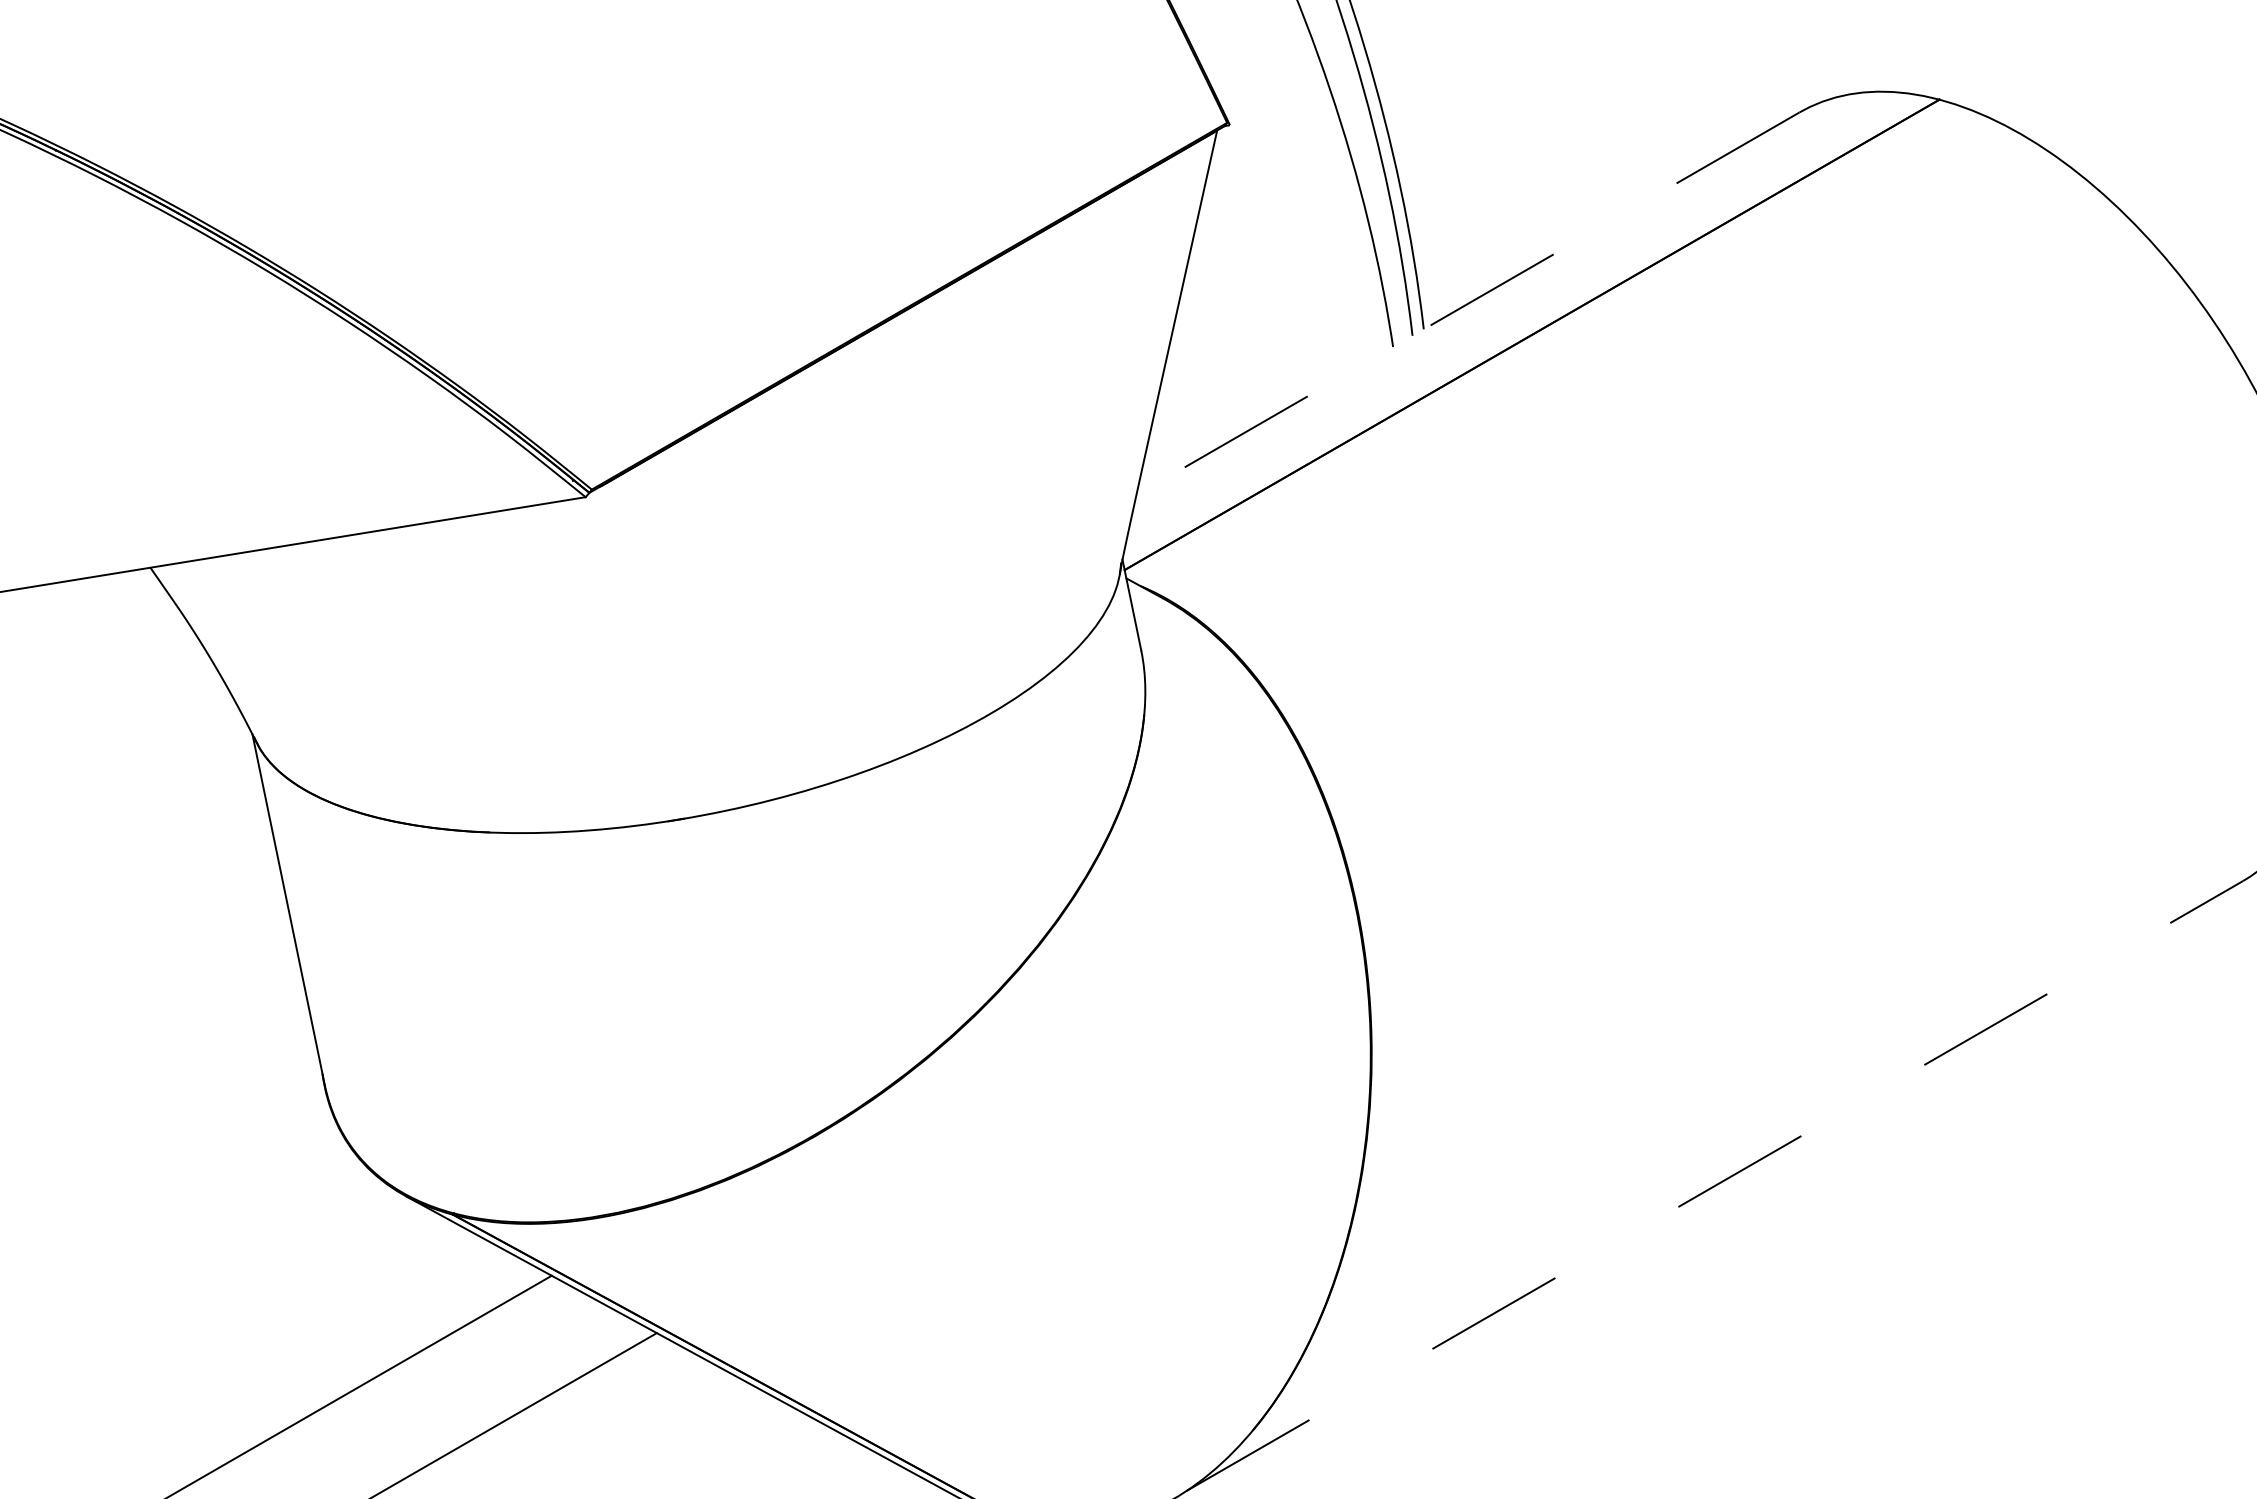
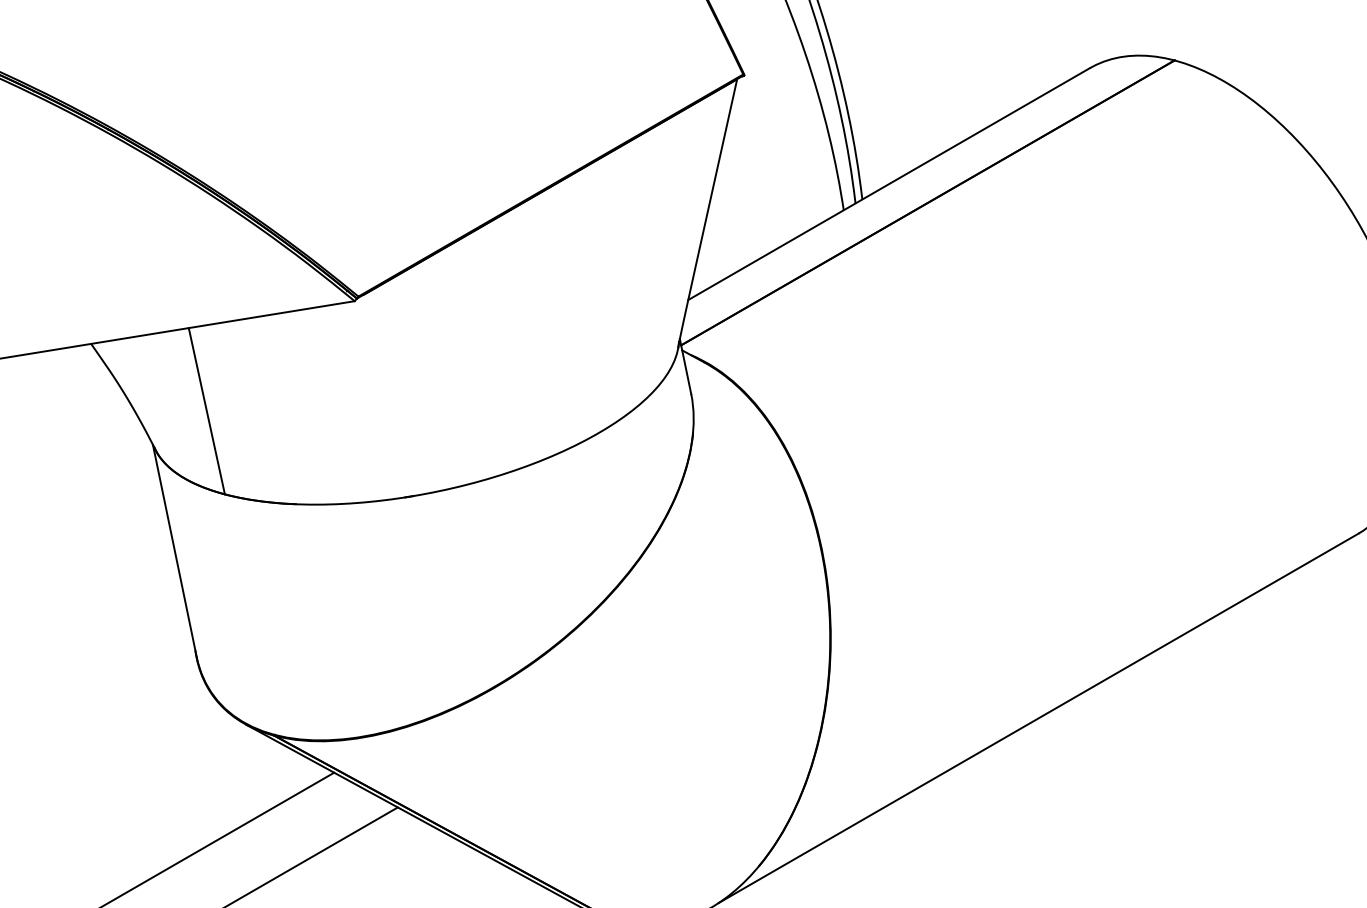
line: (1468, 304) -> (889, 184), dashed -> solid
line: (340, 679) -> (206, 411), added
line: (1716, 1186) -> (1039, 718), dashed -> solid

